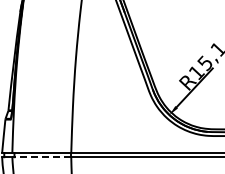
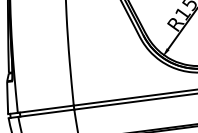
line: (41, 157) -> (46, 113), dashed -> solid

